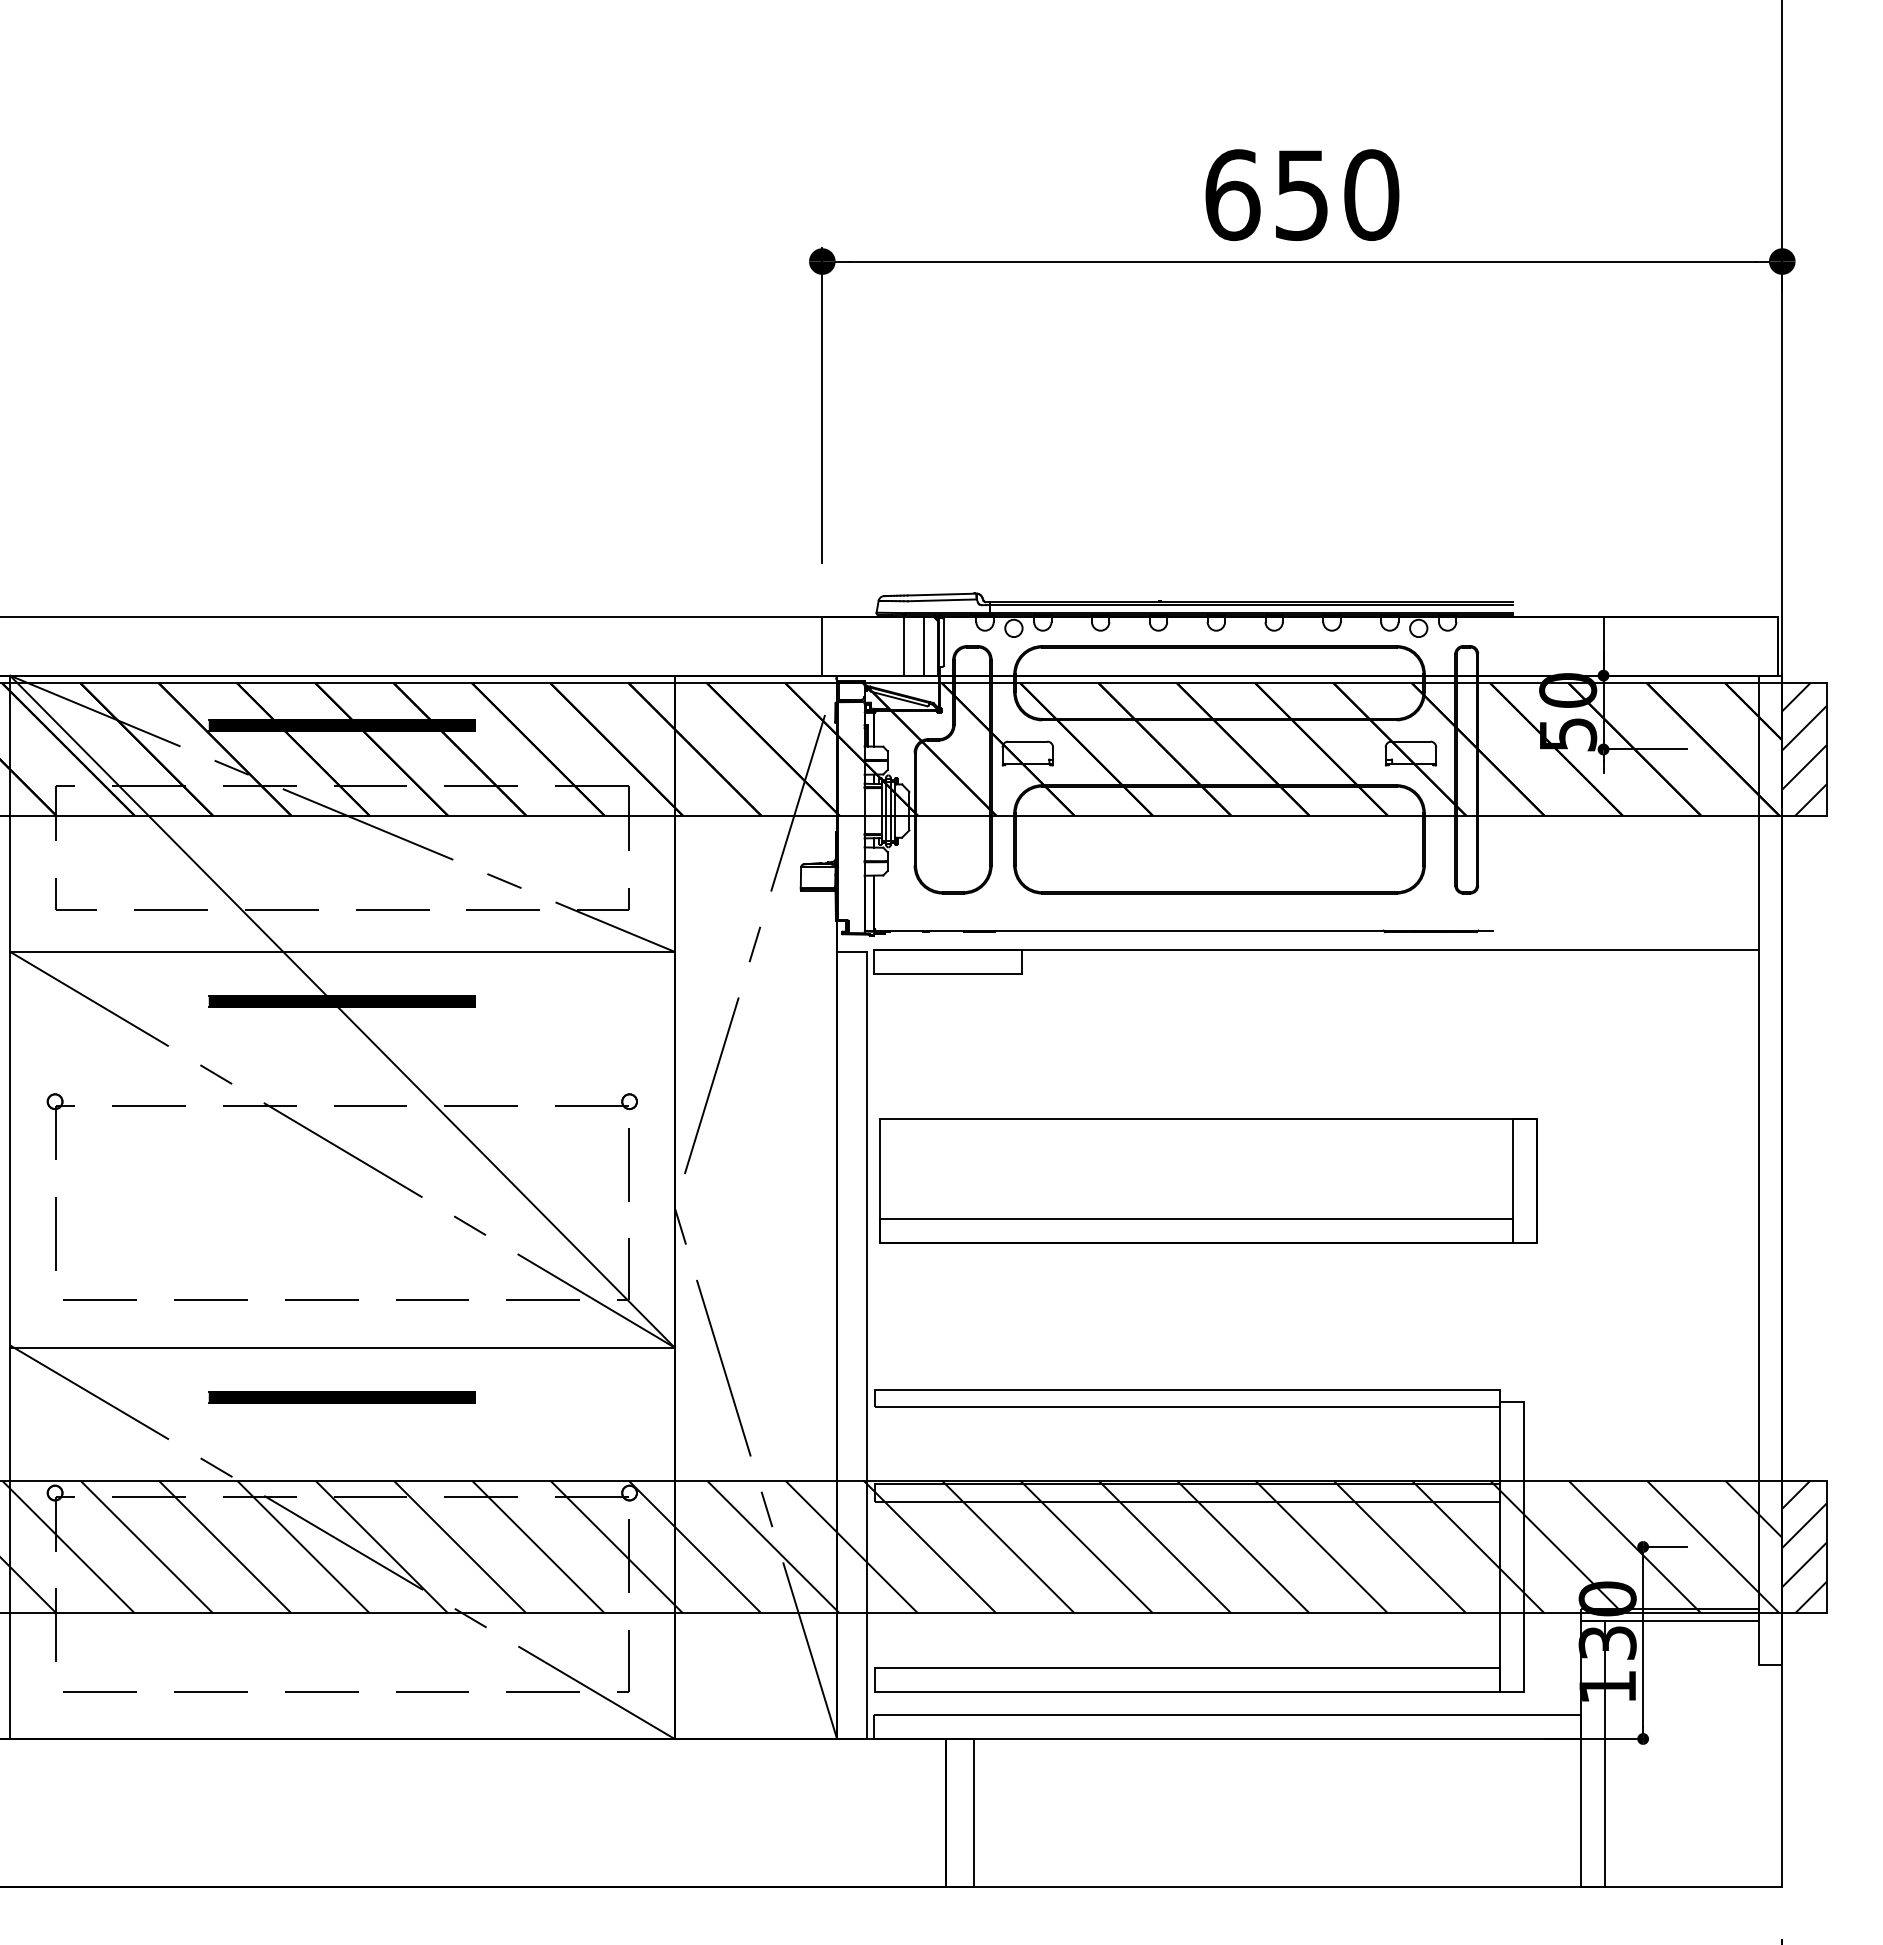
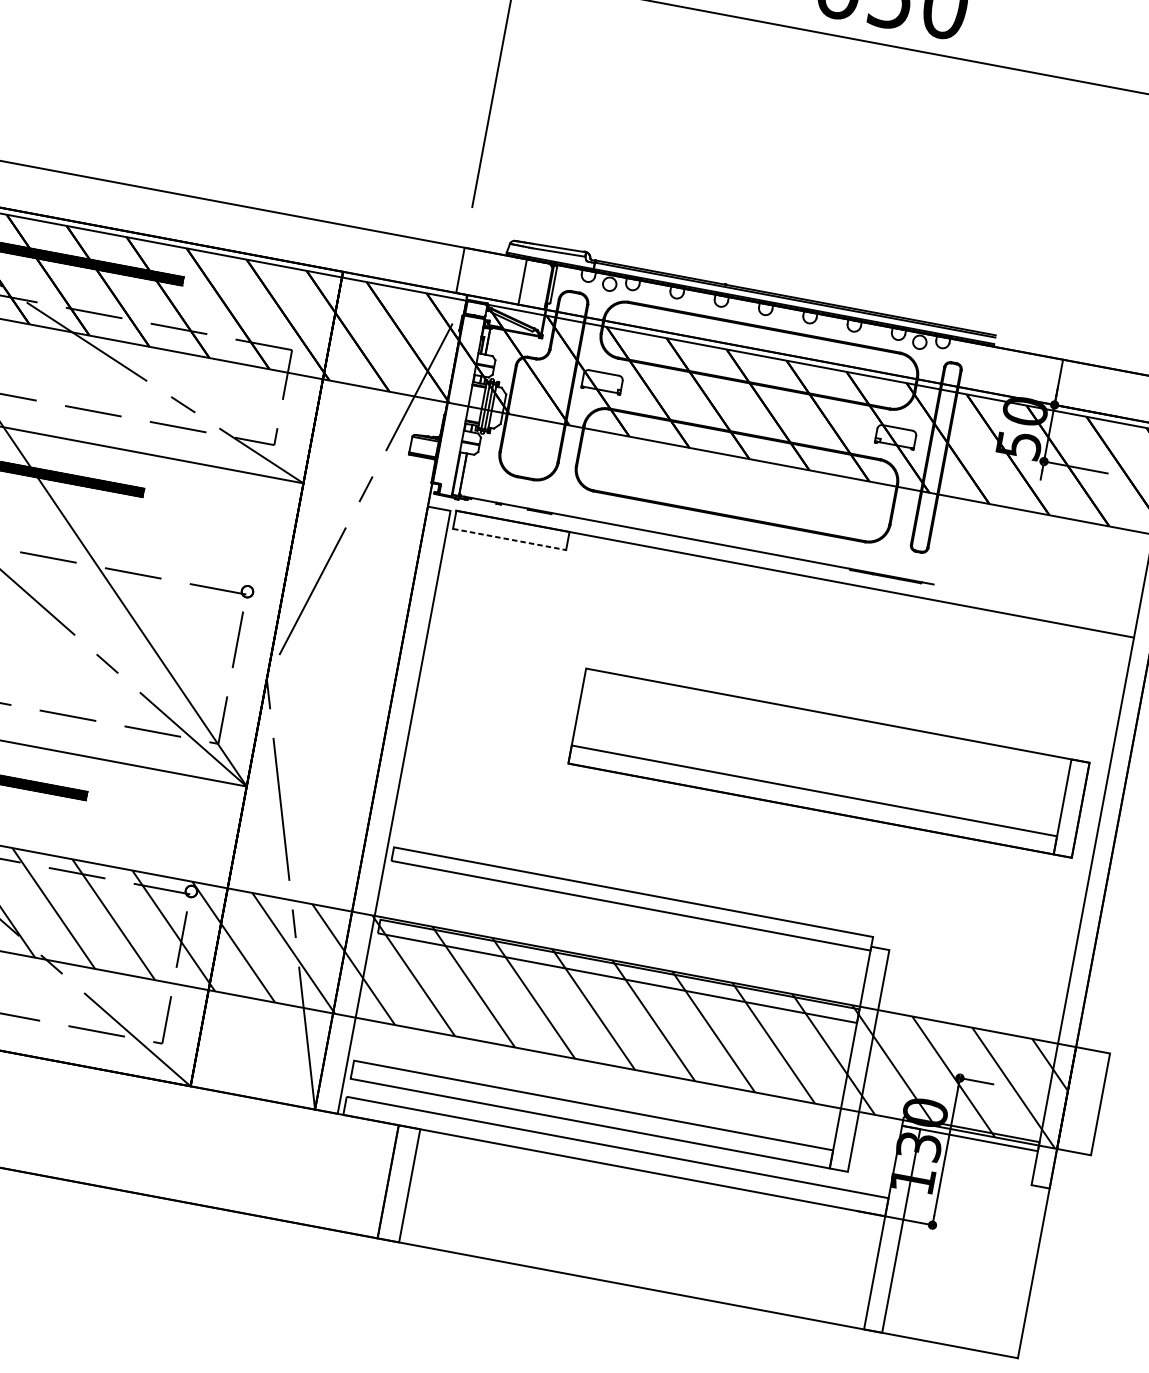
line: (924, 645) -> (538, 284), removed
line: (947, 973) -> (509, 539), solid -> dashed
part: (1208, 1180) -> (829, 763), moved
hatch: (1804, 1546) -> (1083, 1100), removed

